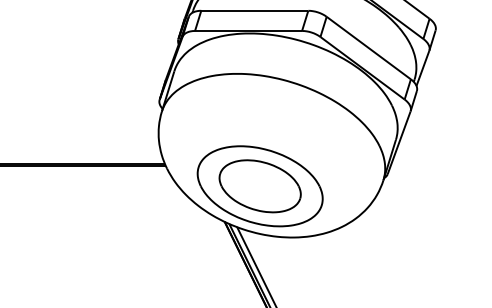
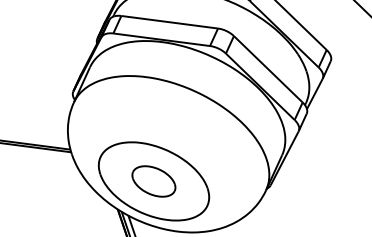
part: (259, 186) -> (153, 181), size x0.6

